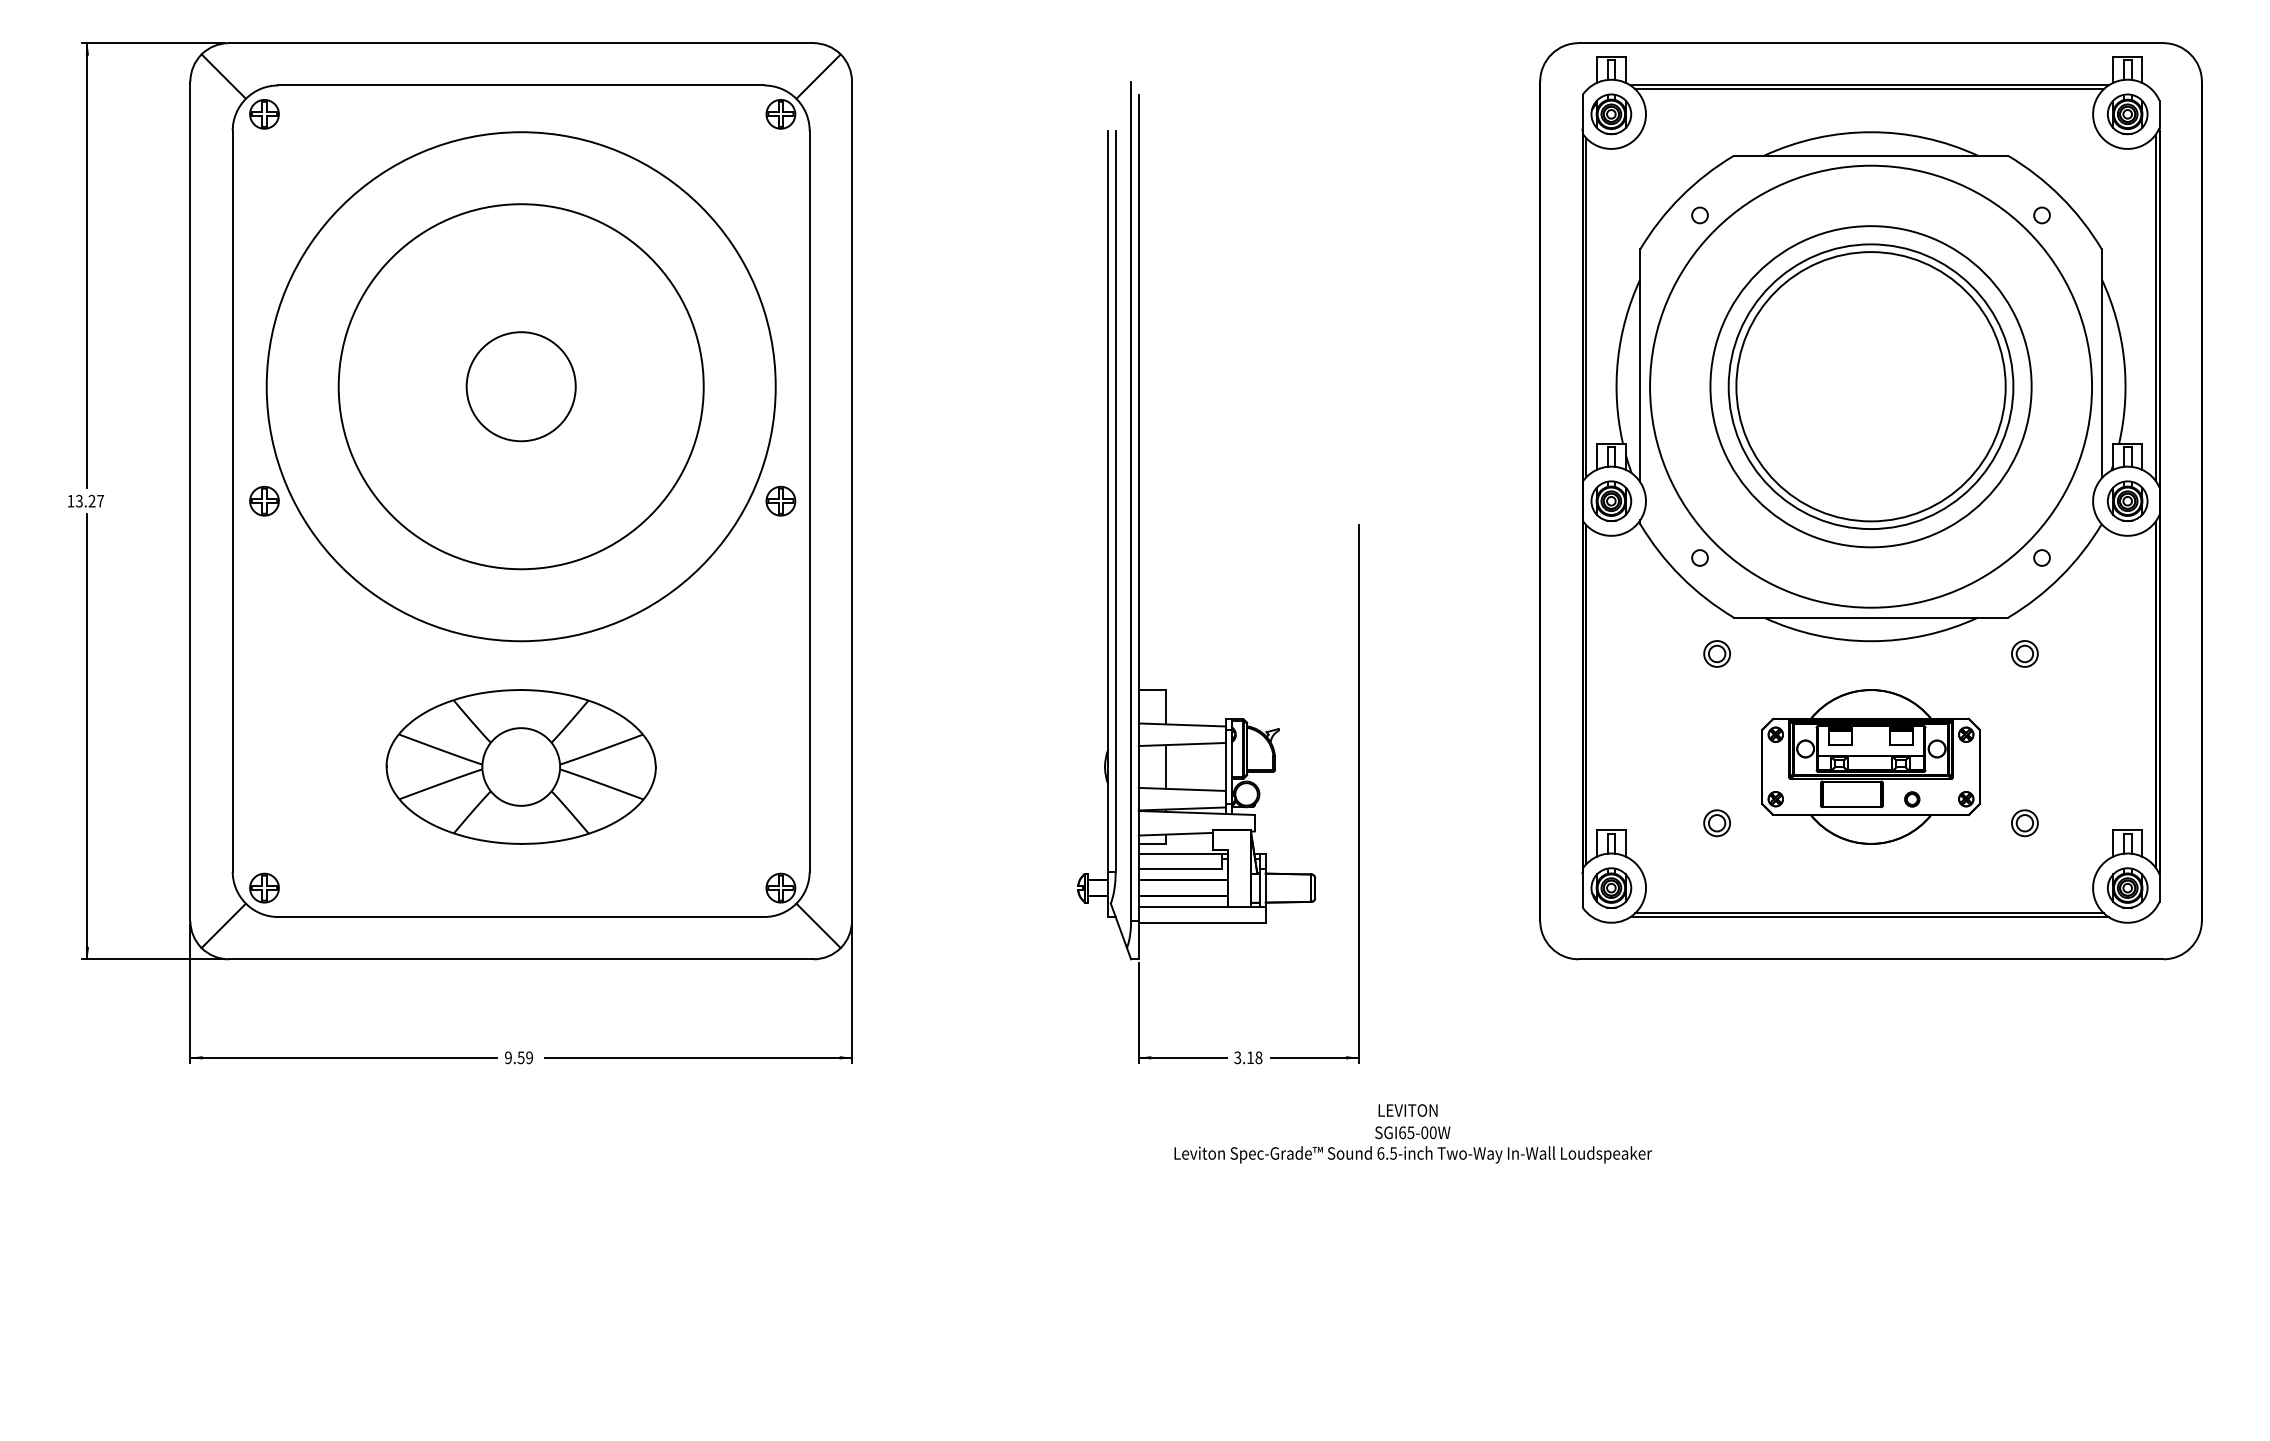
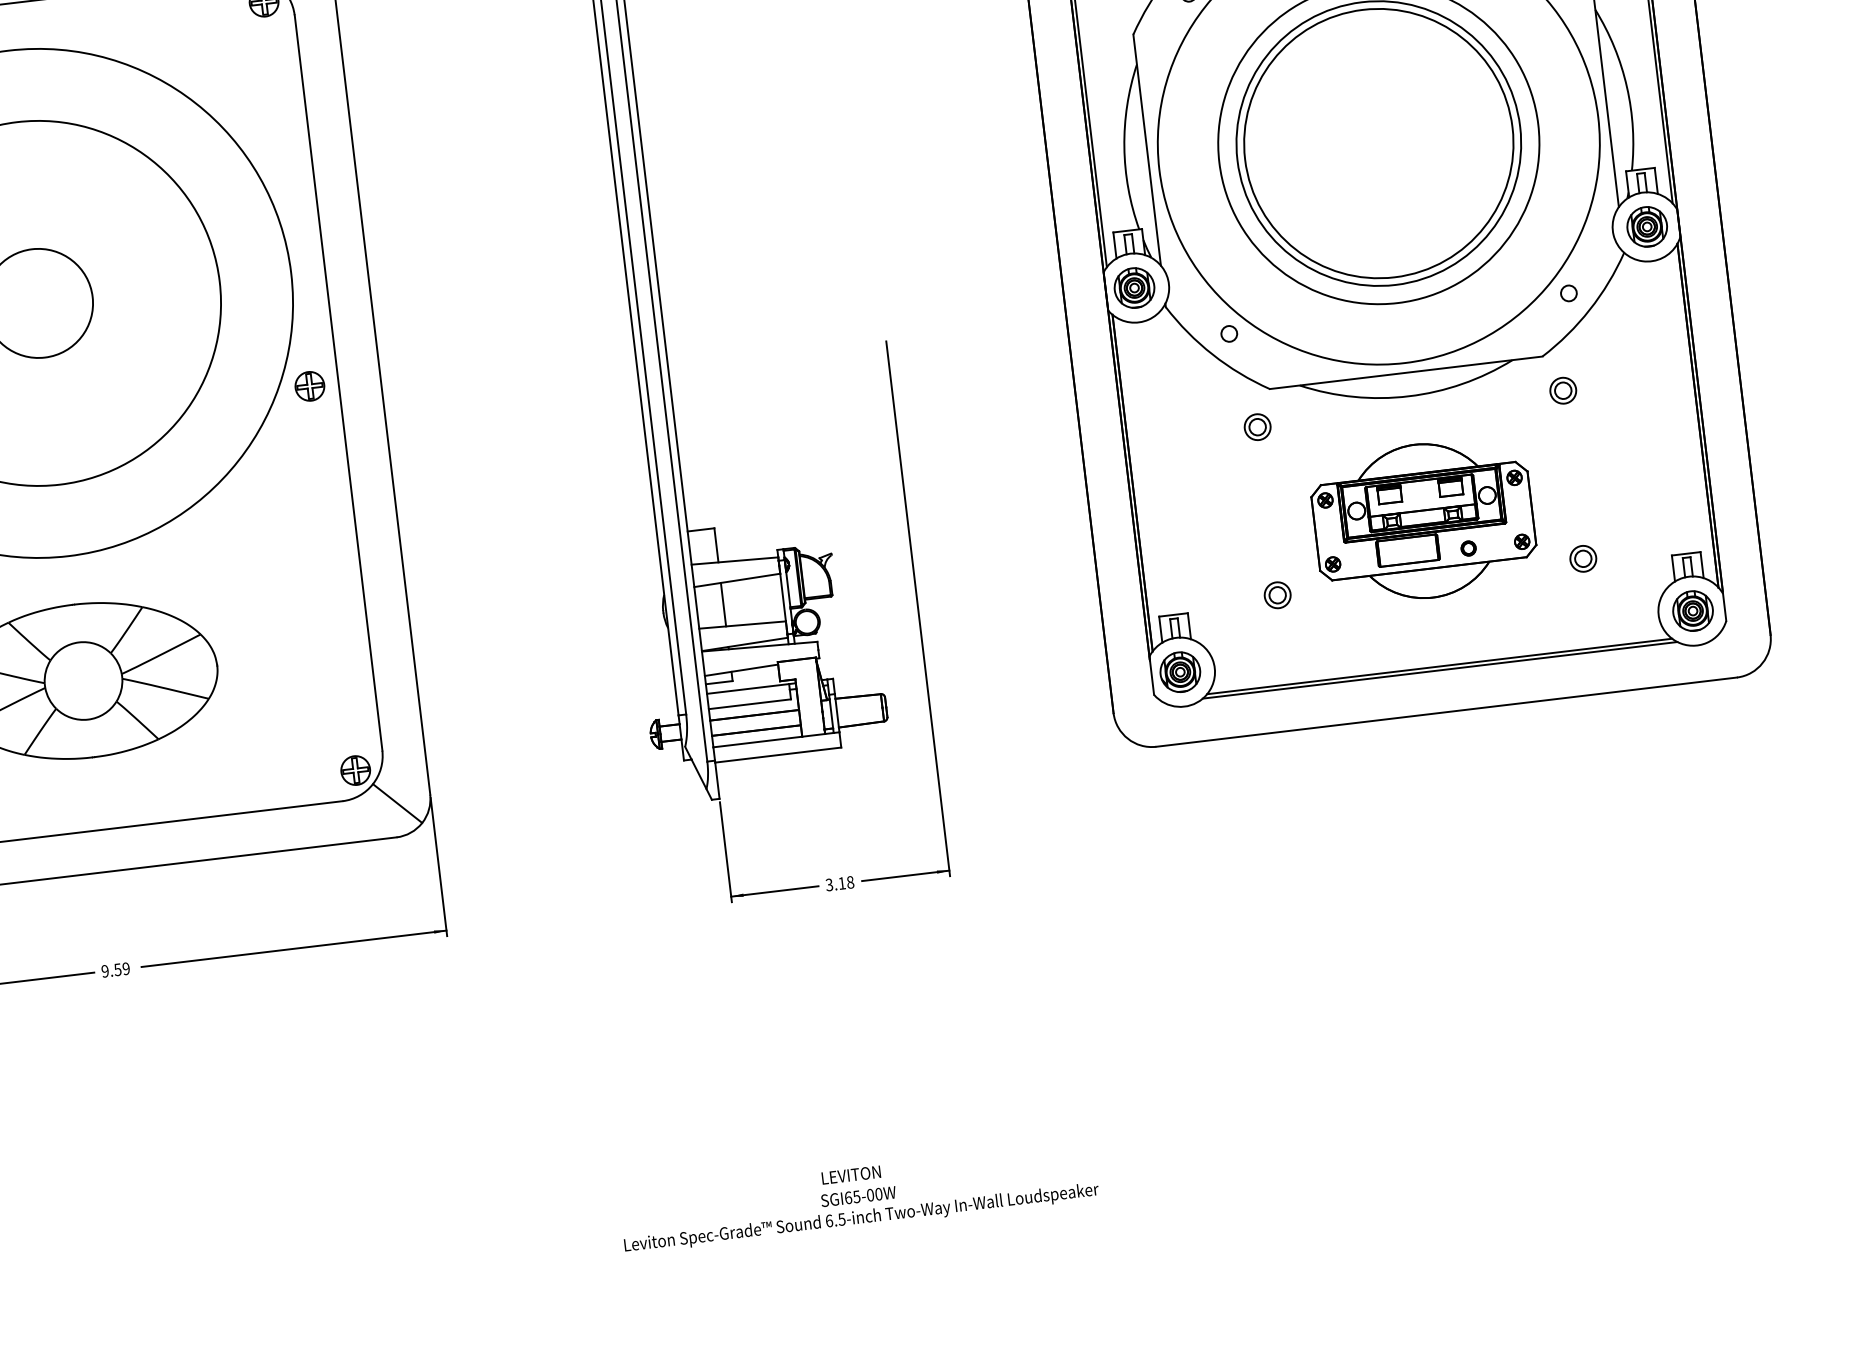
part: (1412, 1133) -> (858, 1197), moved

